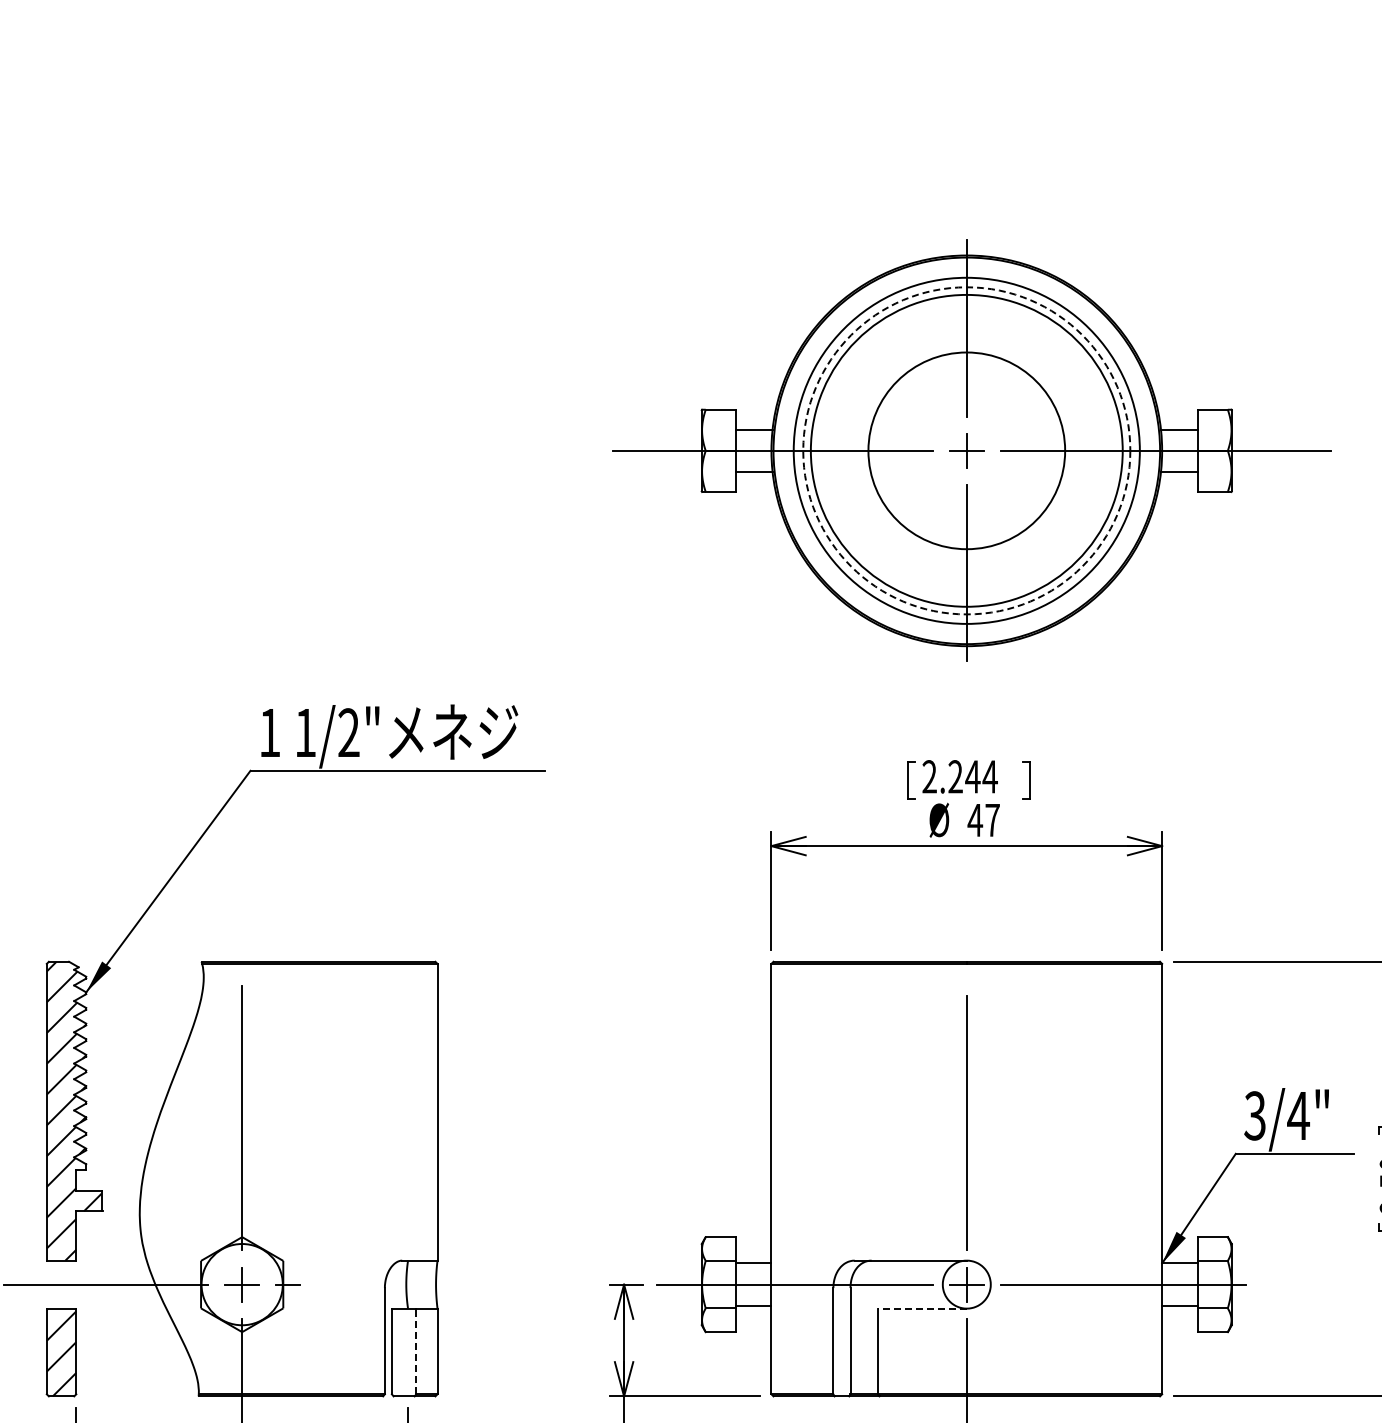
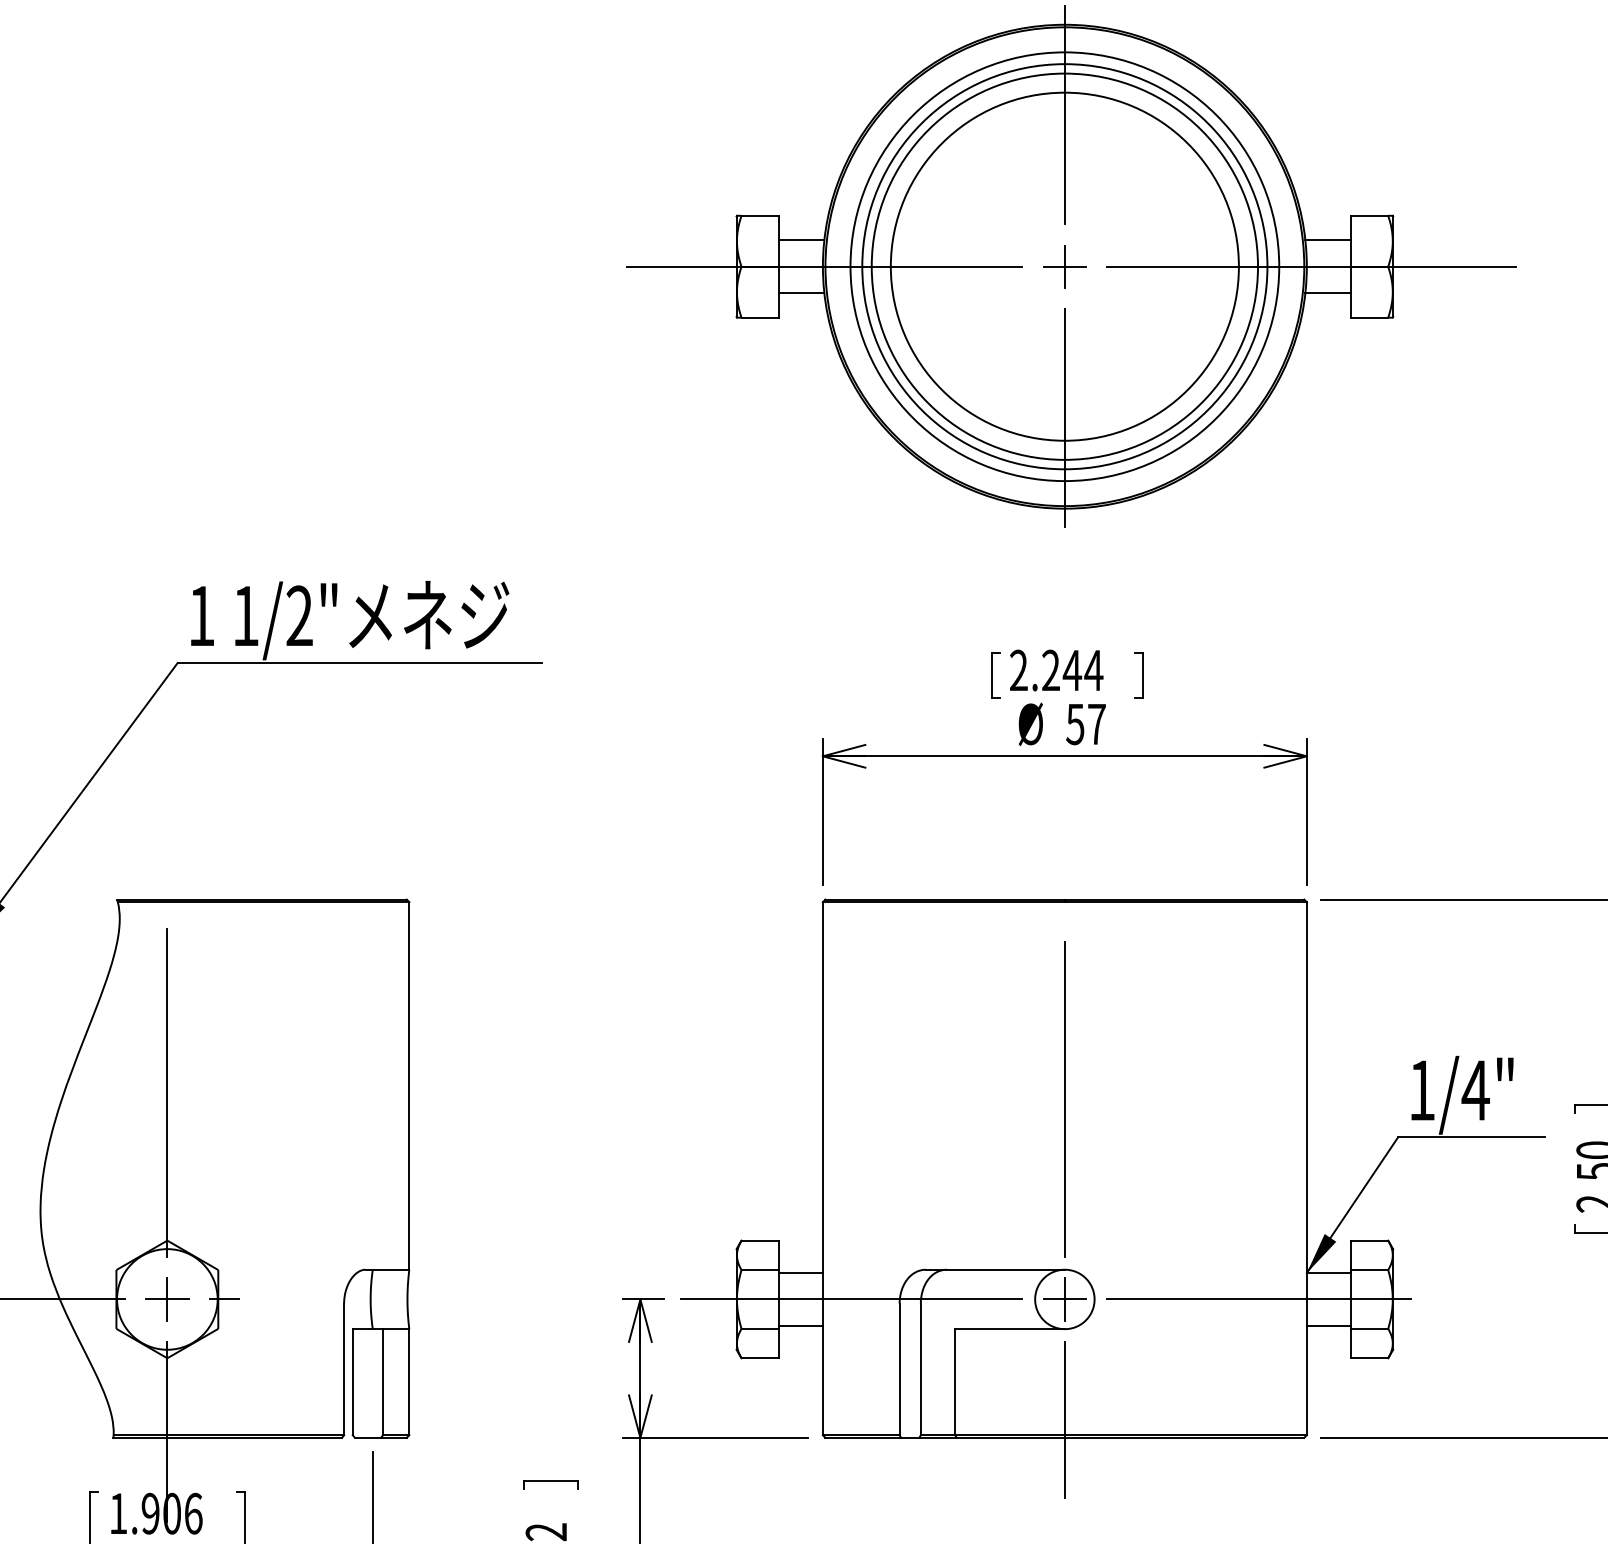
circle: (966, 450) -> (1064, 266), dashed -> solid
circle: (966, 450) -> (1064, 266), size x1.43
text: (975, 820) -> (1075, 724), 47 -> 57
text: (1254, 1115) -> (1421, 1089), 3/4" -> 1/4"
line: (922, 1308) -> (1010, 1329), dashed -> solid
line: (416, 1351) -> (383, 1382), dashed -> solid

